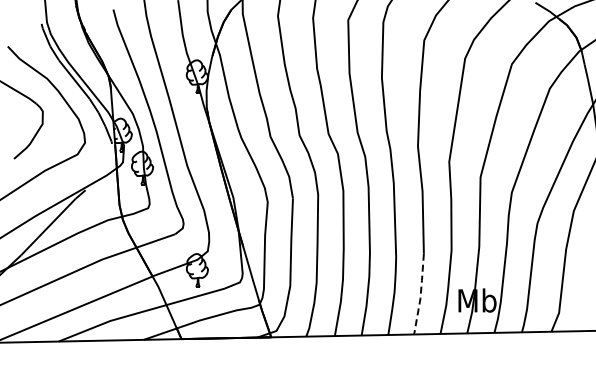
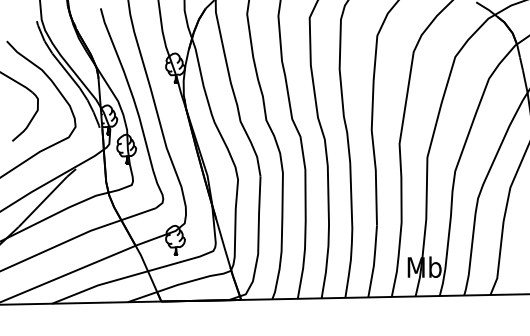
line: (420, 294) -> (373, 261), dashed -> solid

